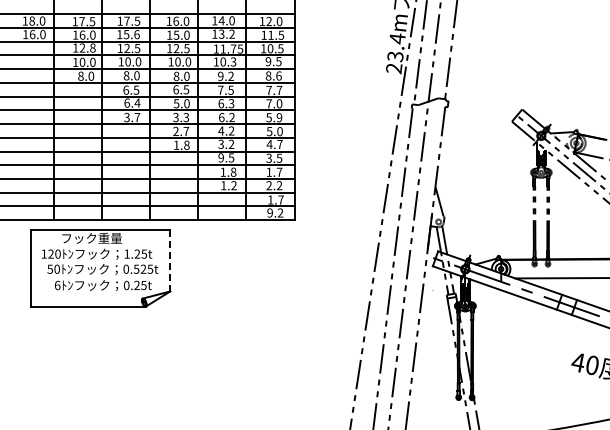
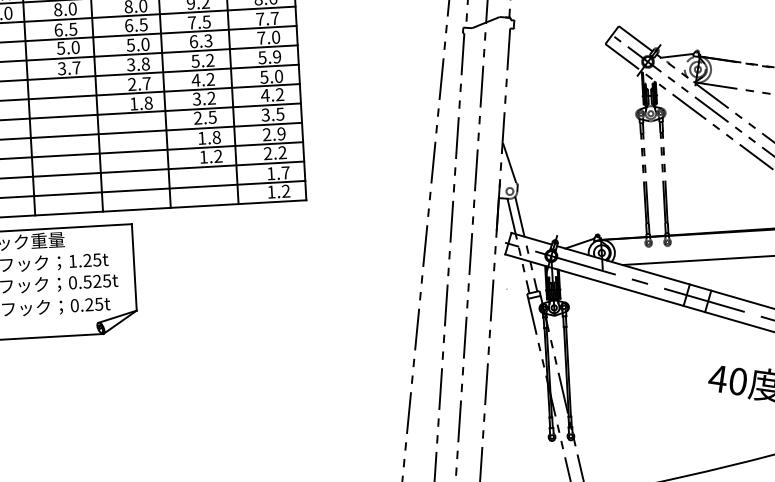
text: (132, 102) -> (68, 47), 6.4 -> 5.0
text: (186, 117) -> (145, 63), 3.3 -> 3.8
text: (221, 117) -> (195, 61), 6.2 -> 5.2
text: (279, 143) -> (279, 93), 4.7 -> 4.2
text: (220, 157) -> (197, 117), 9.5 -> 2.5
text: (274, 171) -> (274, 133), 1.7 -> 2.9
text: (269, 212) -> (270, 191), 9.2 -> 1.2
line: (170, 260) -> (134, 266), dashed -> solid

